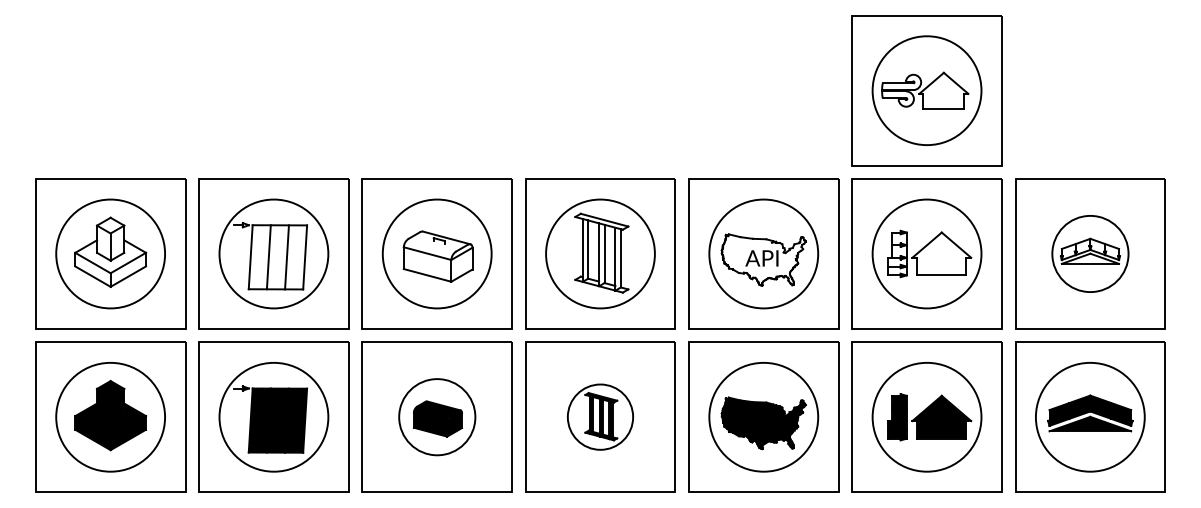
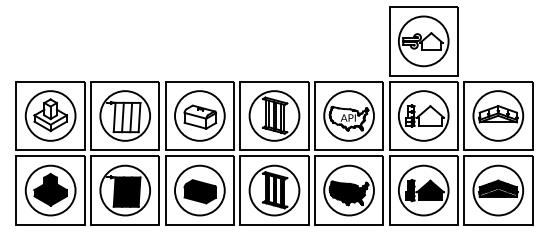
part: (1090, 252) -> (498, 115), size x1.43
part: (436, 417) -> (199, 190), size x1.43
part: (600, 417) -> (274, 190), size x1.67

